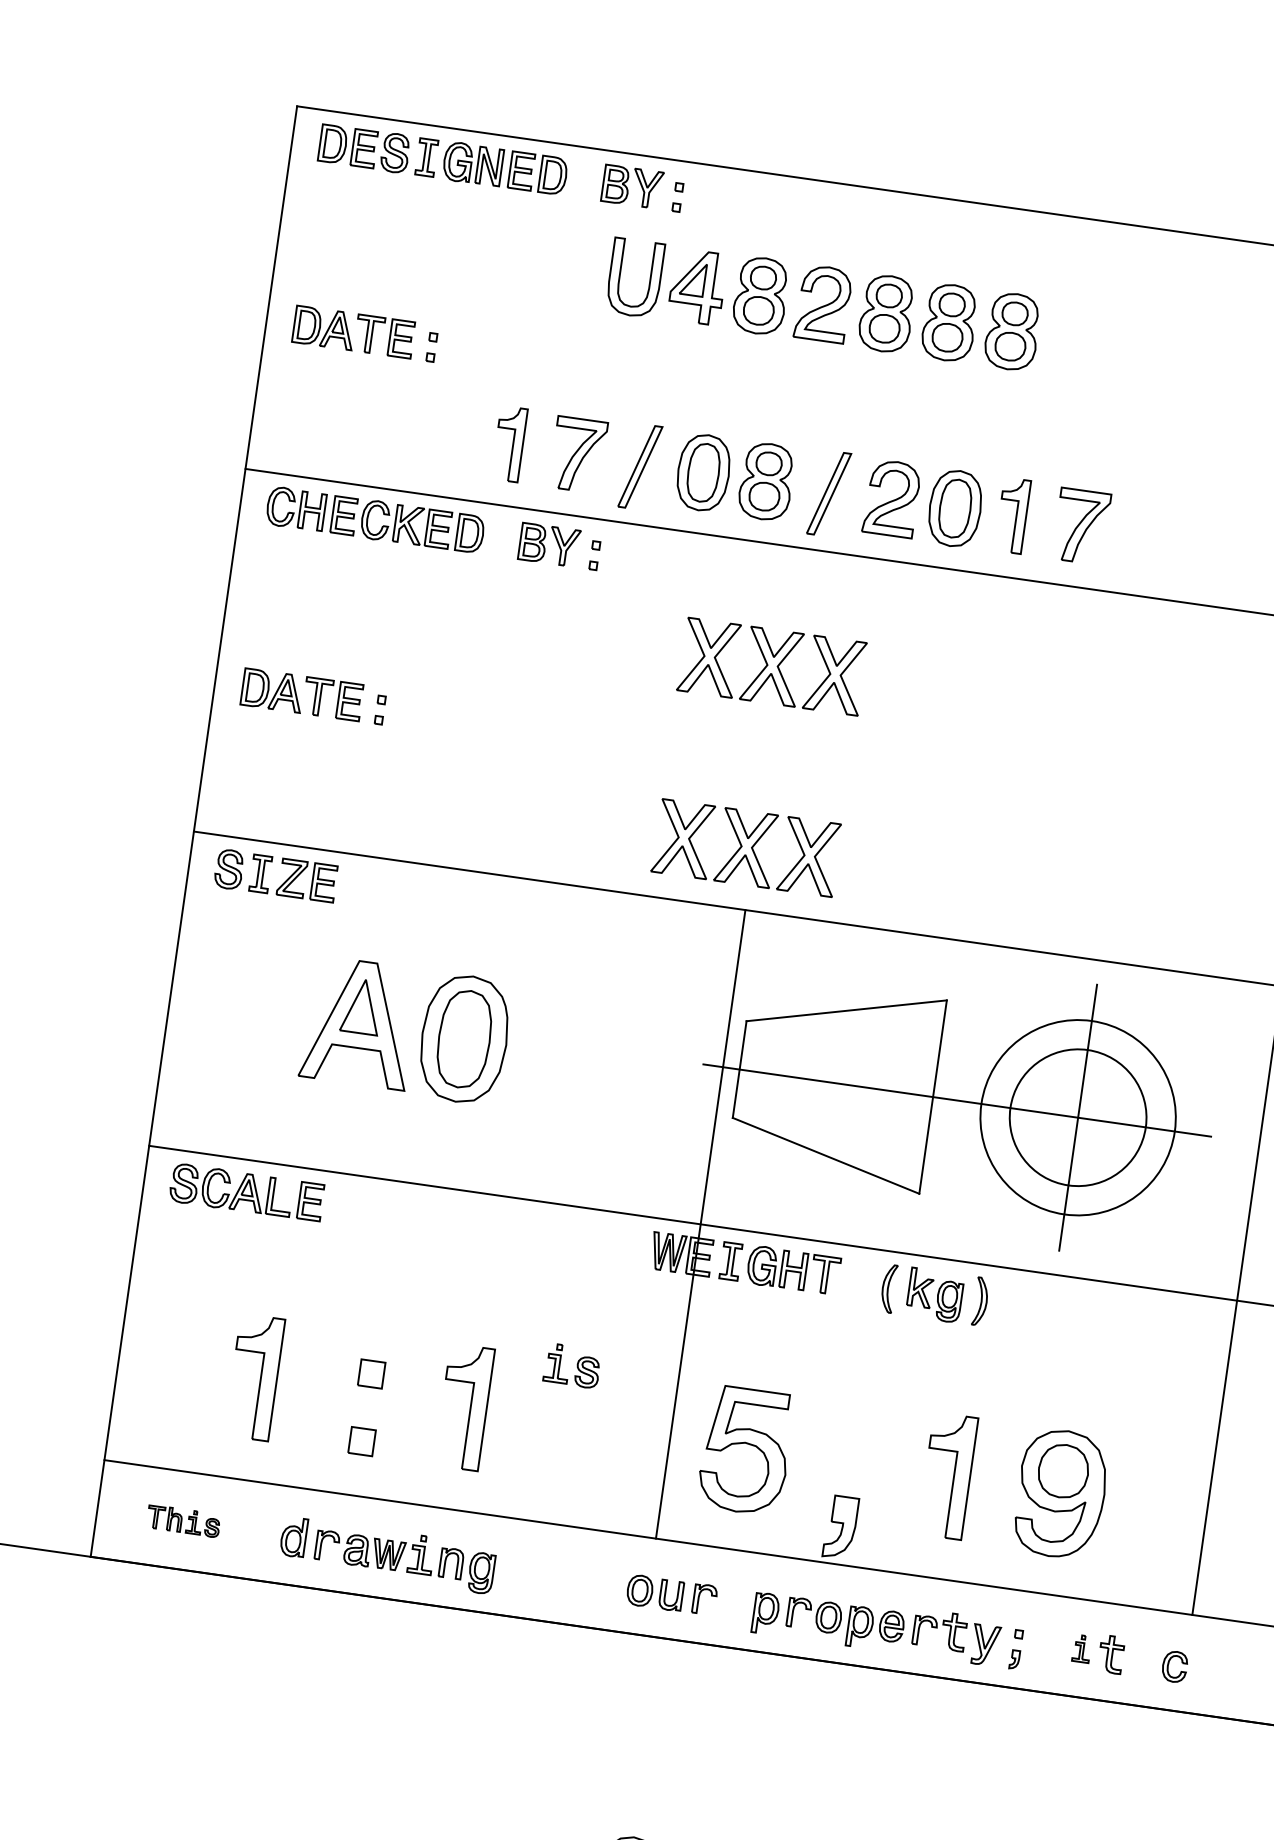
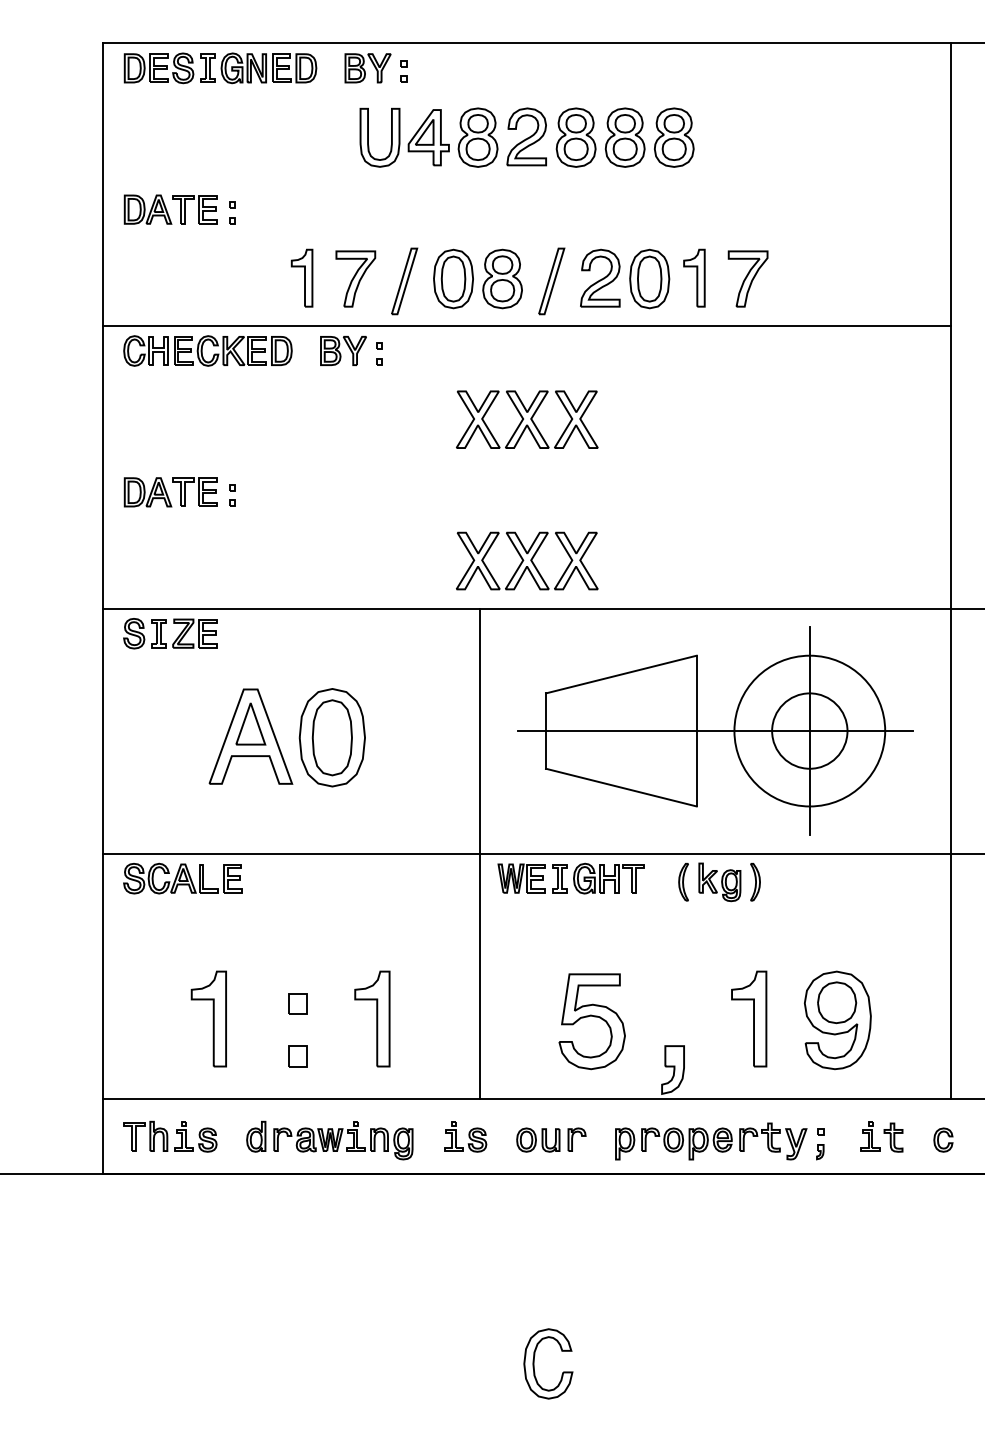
circle: (1077, 1116) -> (809, 730), size x0.71
line: (701, 1224) -> (480, 853), moved
part: (572, 1365) -> (465, 1136), moved
part: (183, 1521) -> (170, 1136), size x1.67
part: (1081, 1648) -> (870, 1136), size x1.43

